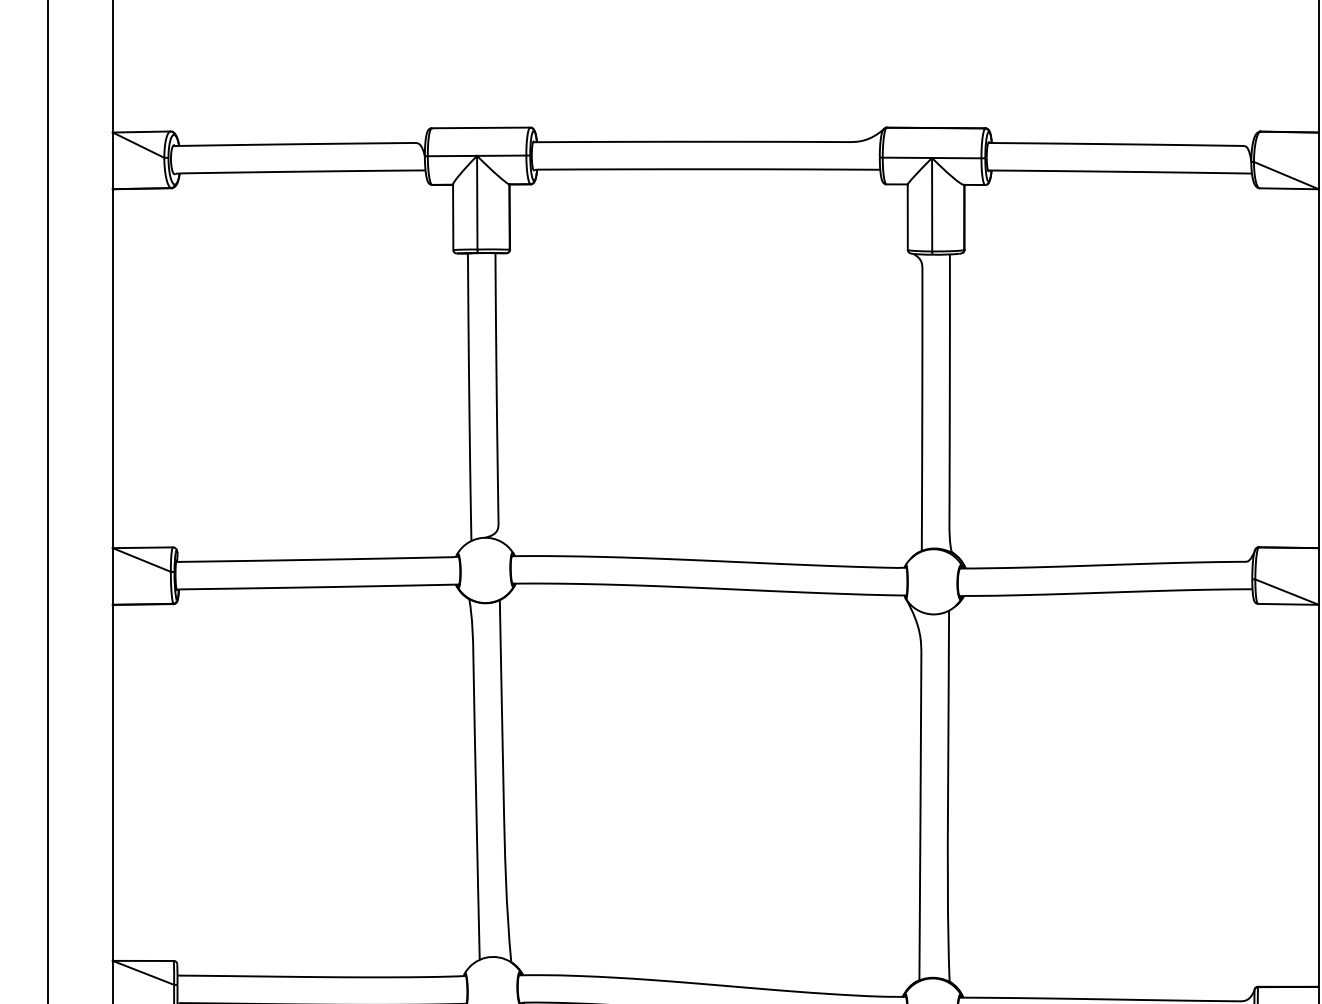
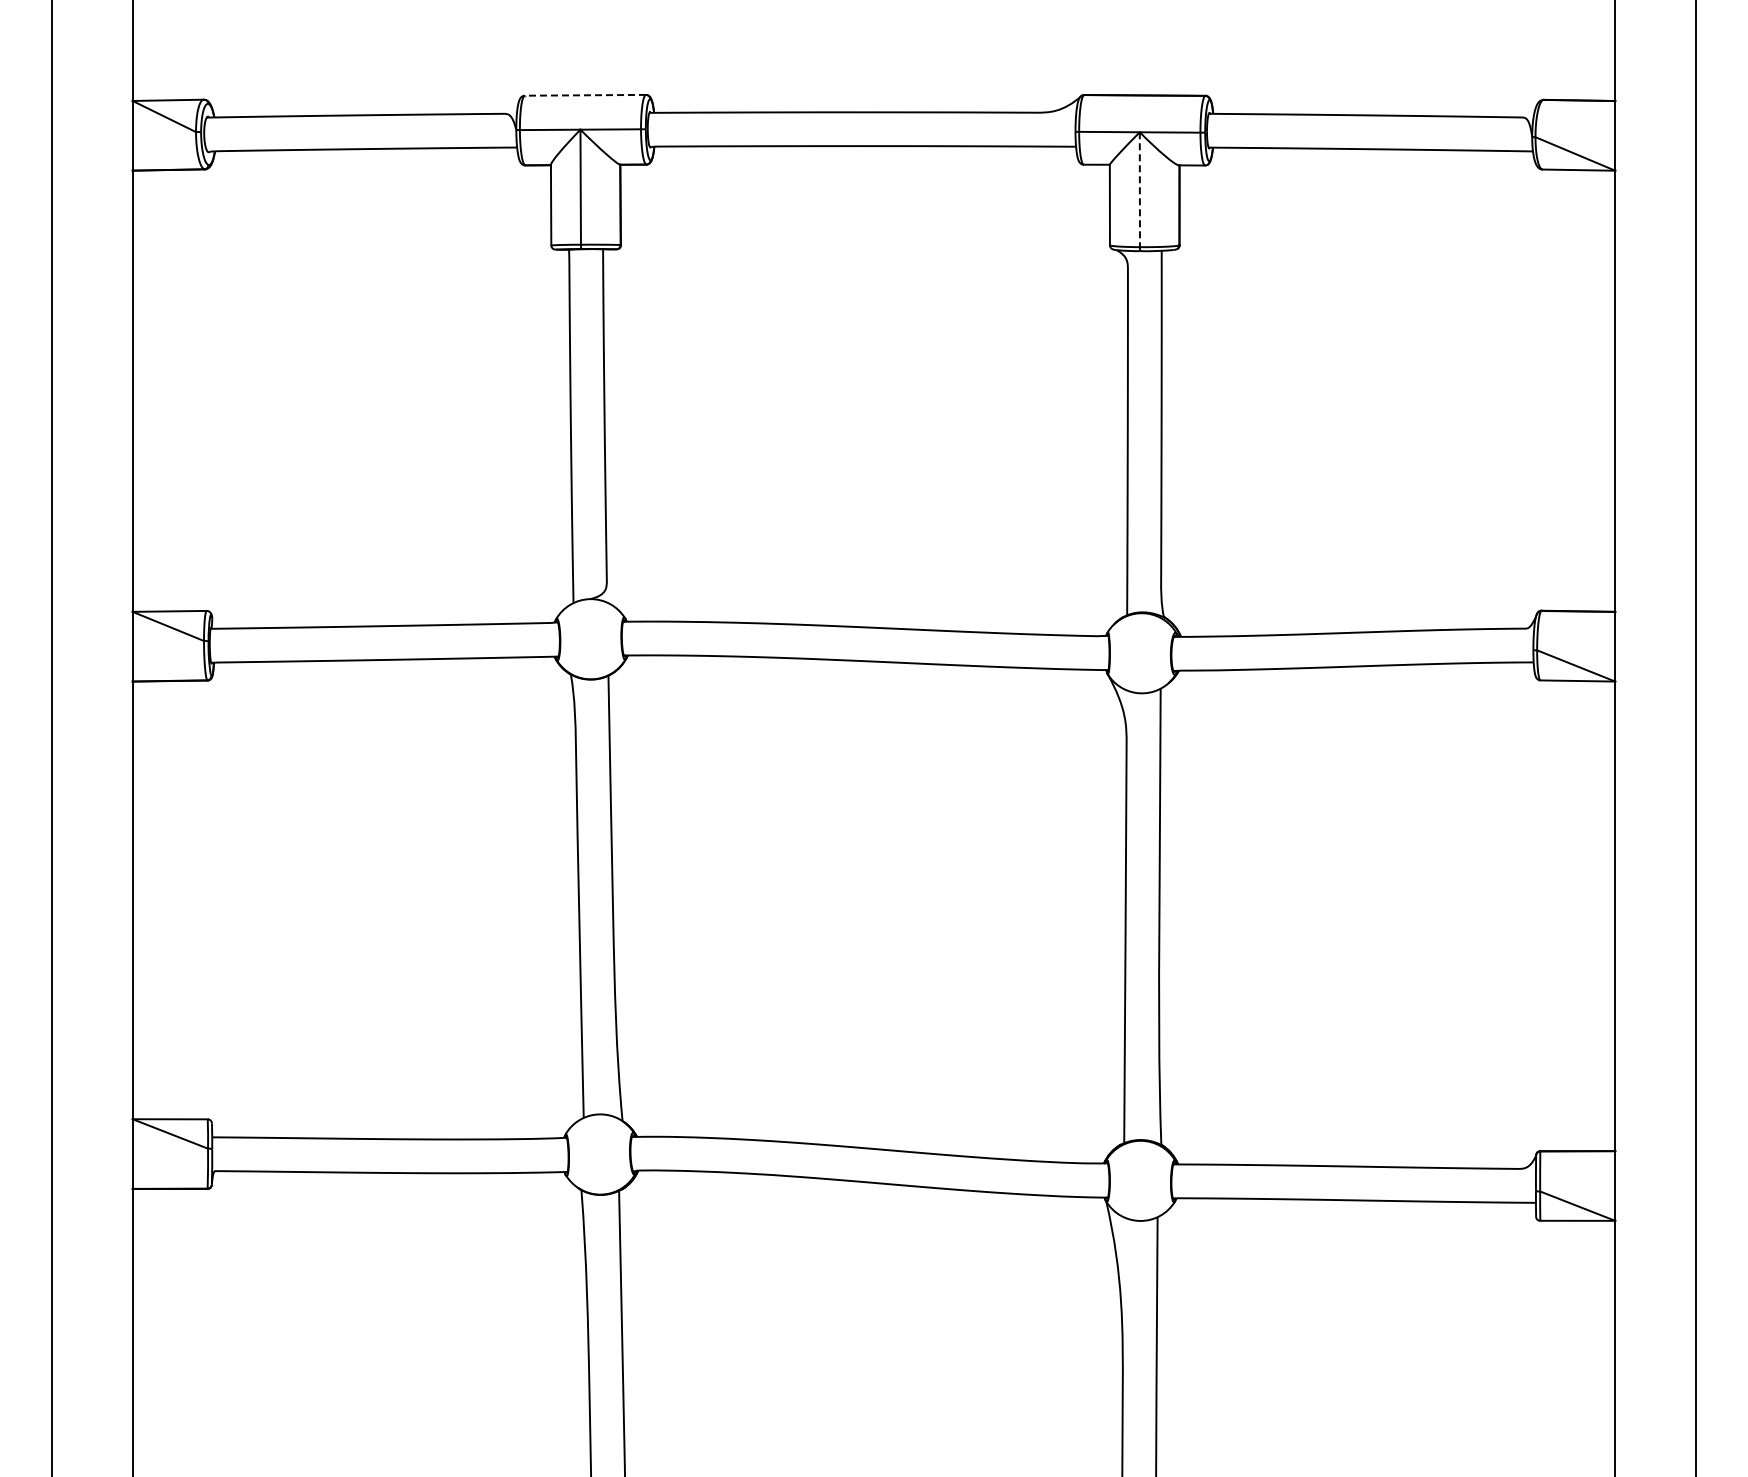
line: (481, 128) -> (585, 95), solid -> dashed
line: (931, 205) -> (1139, 190), solid -> dashed

